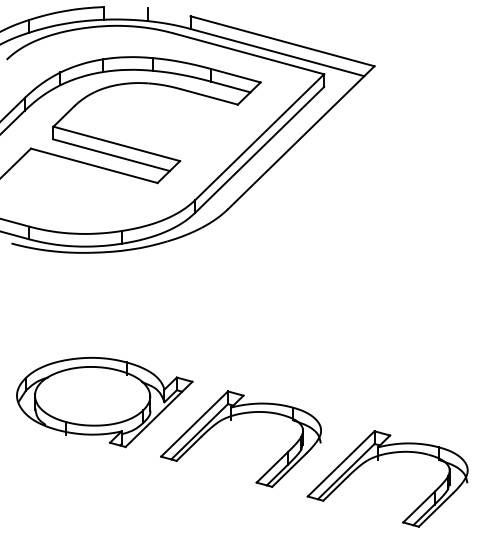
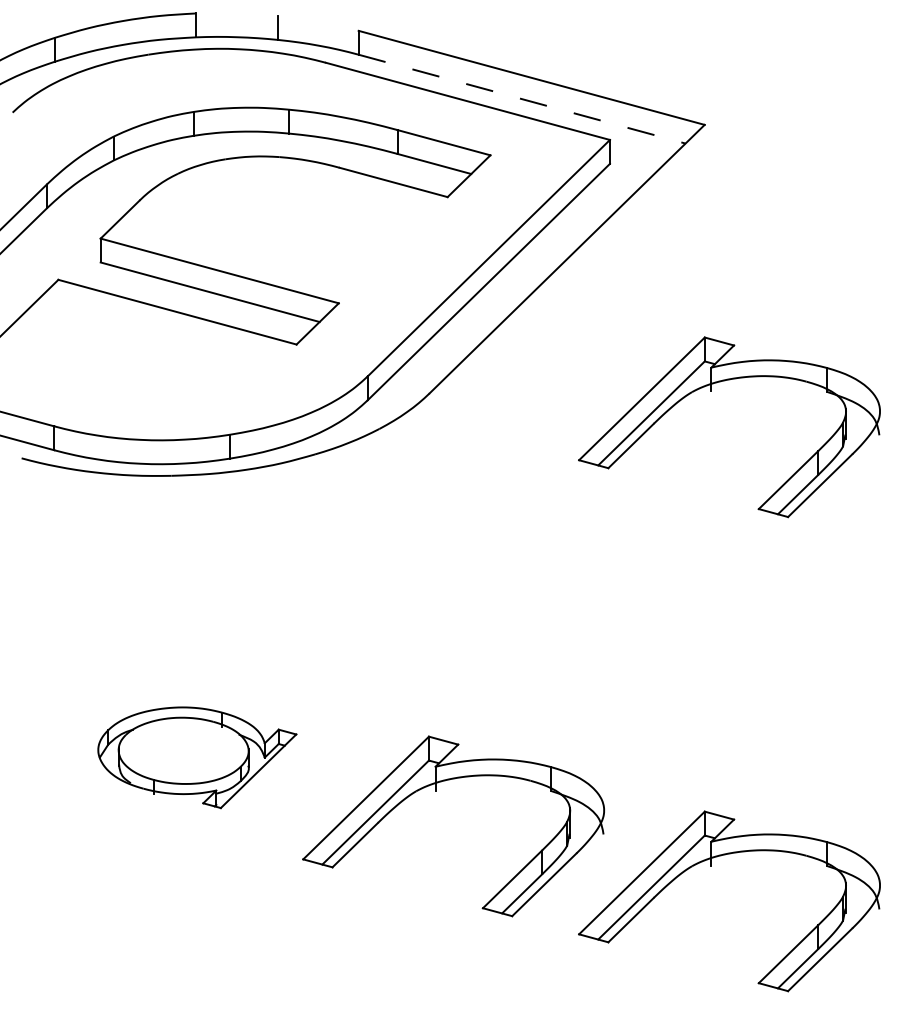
line: (277, 52) -> (522, 98), solid -> dashed
part: (378, 208) -> (712, 392), added
part: (104, 402) -> (196, 757), size x0.6

